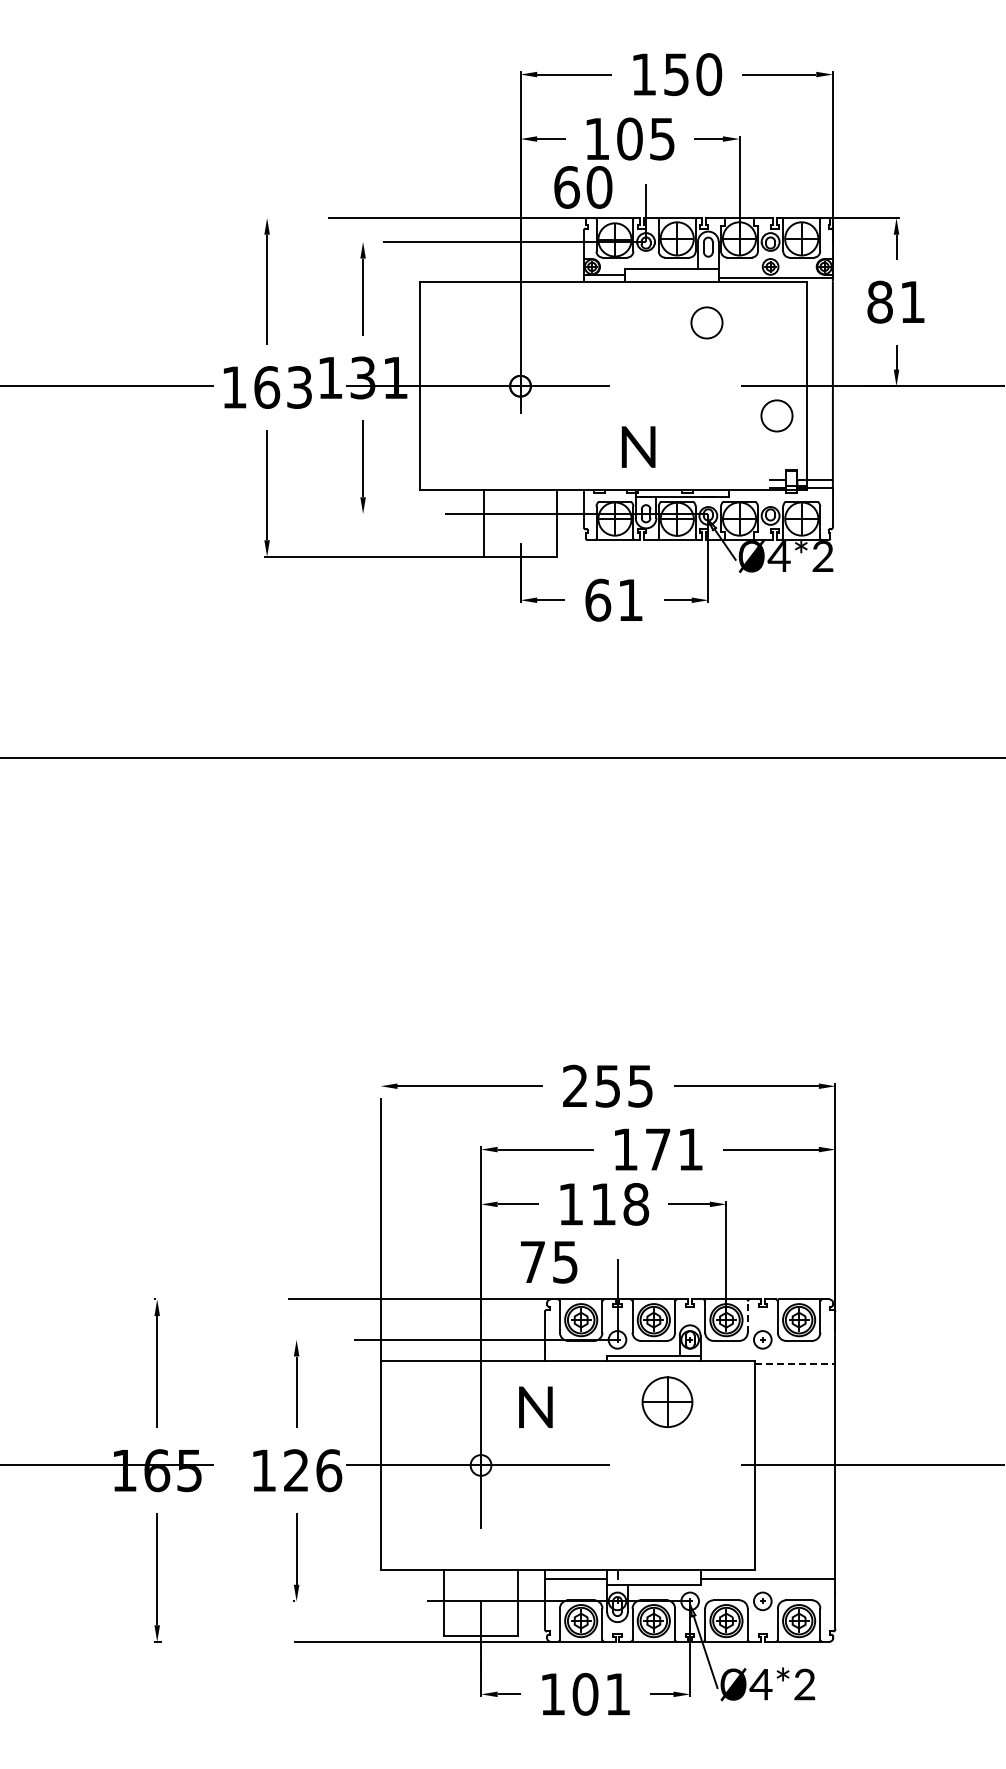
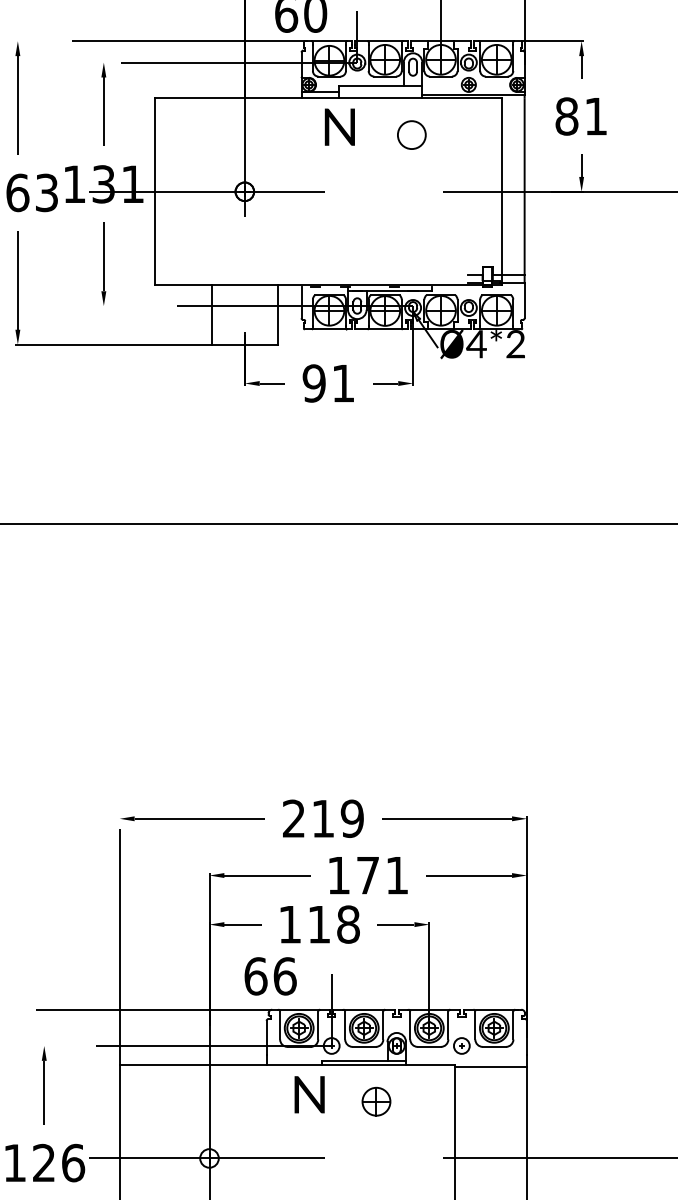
circle: (776, 415) -> (474, 218), removed
text: (638, 446) -> (339, 126), moved
text: (598, 599) -> (314, 382), 61 -> 91
text: (624, 1085) -> (337, 818), 255 -> 219
text: (549, 1261) -> (270, 975), 75 -> 66
line: (747, 1317) -> (448, 1025), dashed -> solid
line: (795, 1363) -> (491, 1067), dashed -> solid
part: (667, 1401) -> (376, 1101), size x0.62
text: (535, 1406) -> (309, 1094), moved

